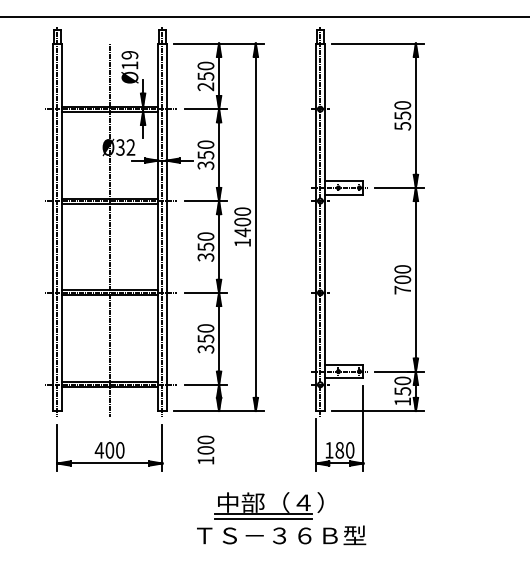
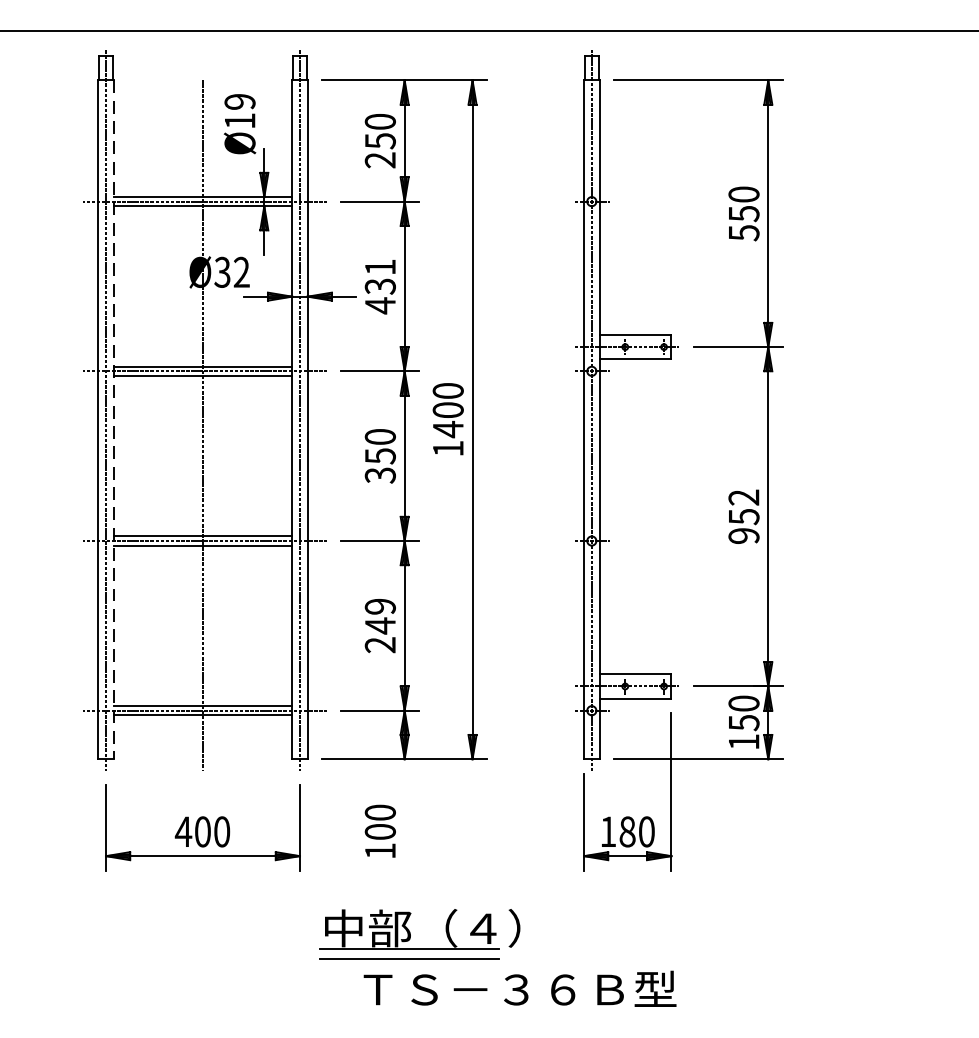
text: (205, 155) -> (379, 287), 350 -> 431
line: (61, 227) -> (113, 420), solid -> dashed
text: (402, 279) -> (743, 516), 700 -> 952
text: (205, 338) -> (379, 625), 350 -> 249
part: (268, 505) -> (418, 933), moved

